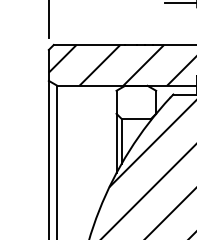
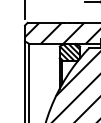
hatch: (135, 100) -> (69, 51), added

